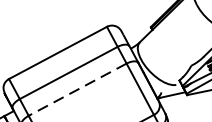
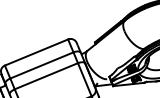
line: (76, 90) -> (45, 76), dashed -> solid

